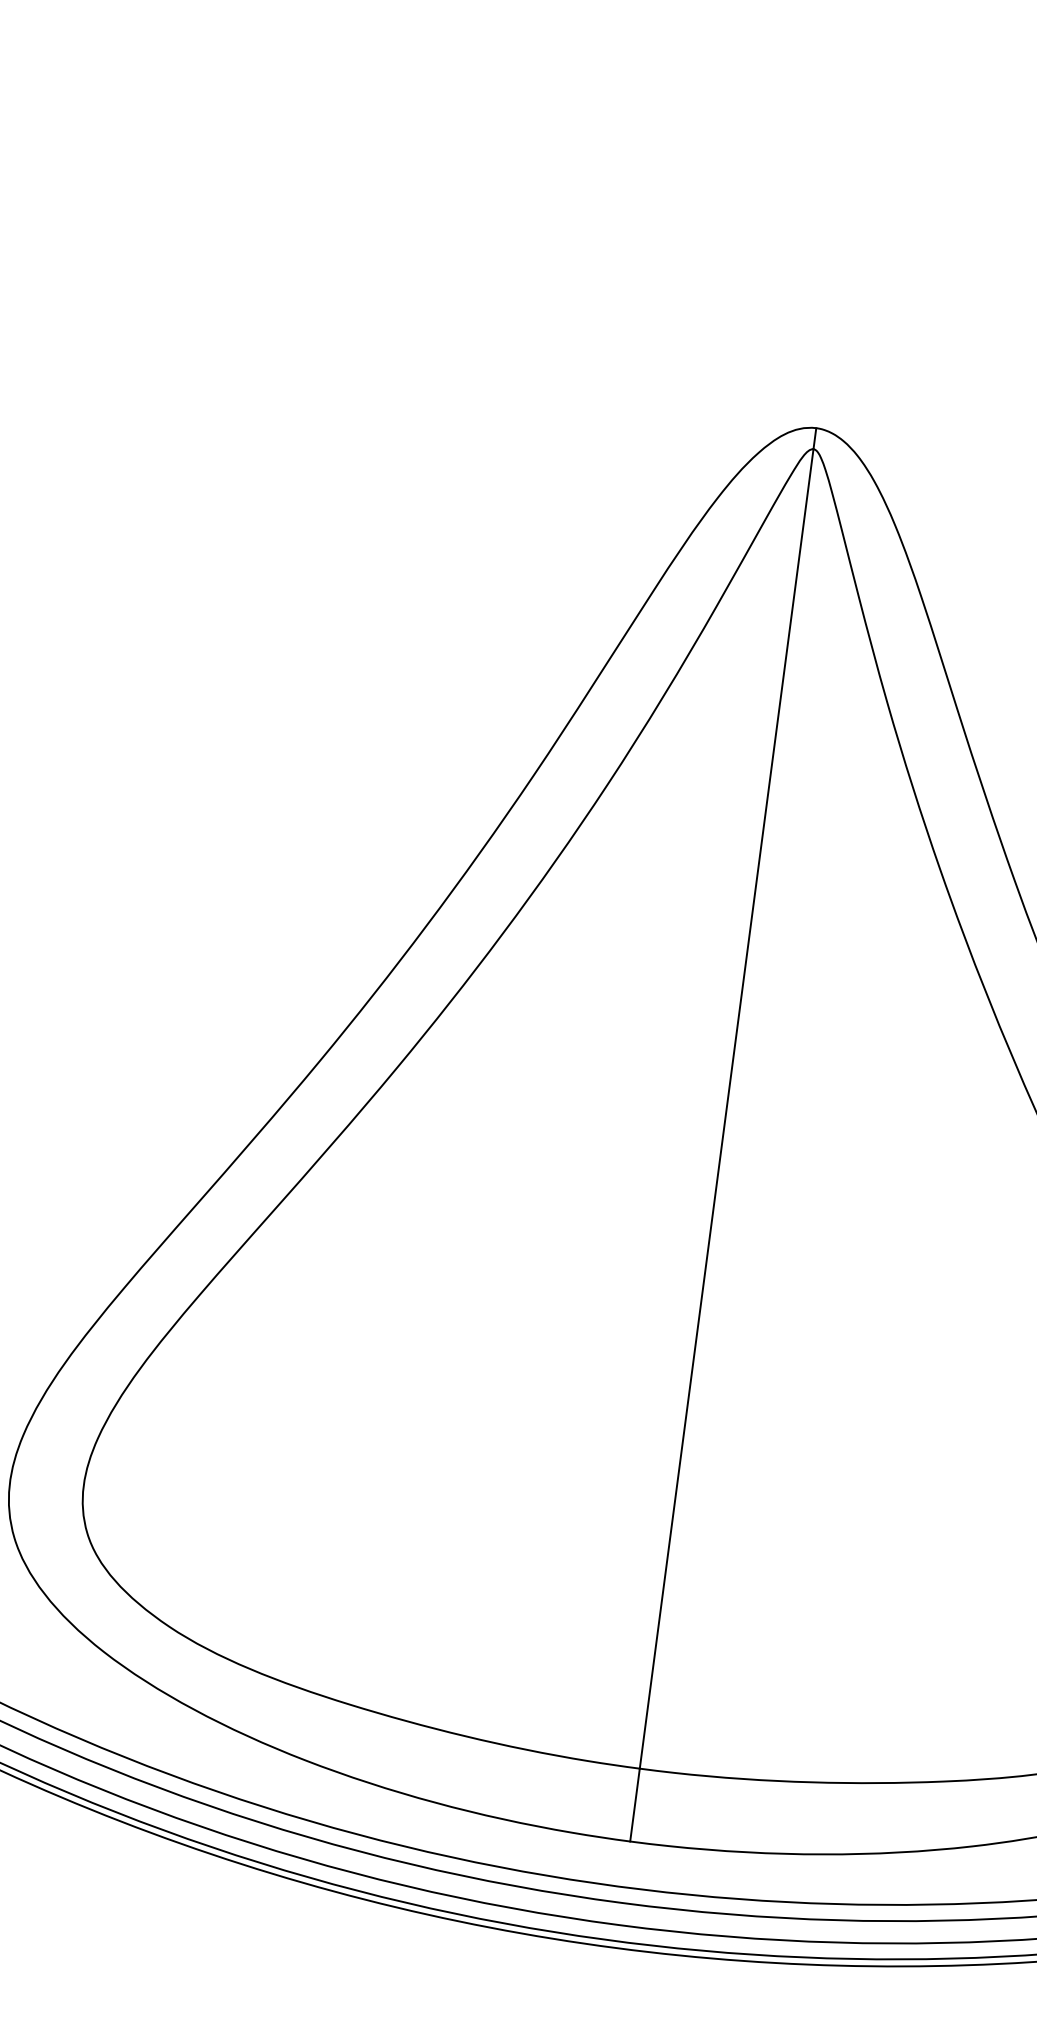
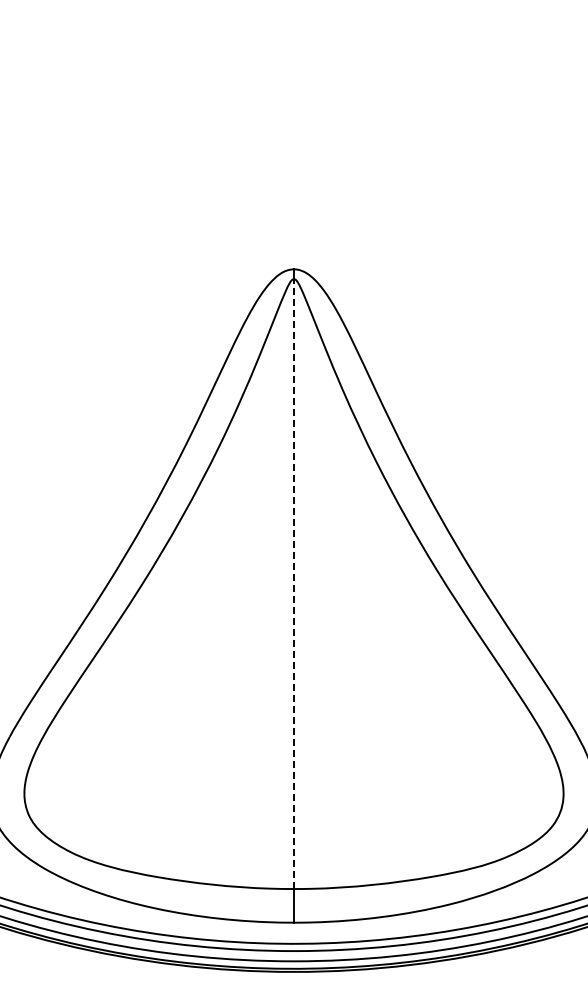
line: (727, 1110) -> (294, 584), solid -> dashed

